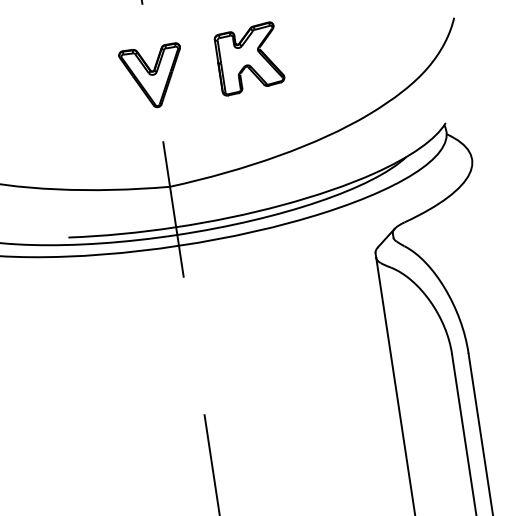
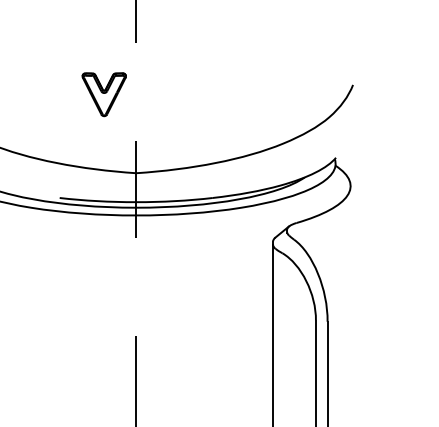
part: (249, 58) -> (205, 91), removed
part: (152, 77) -> (103, 94), moved

